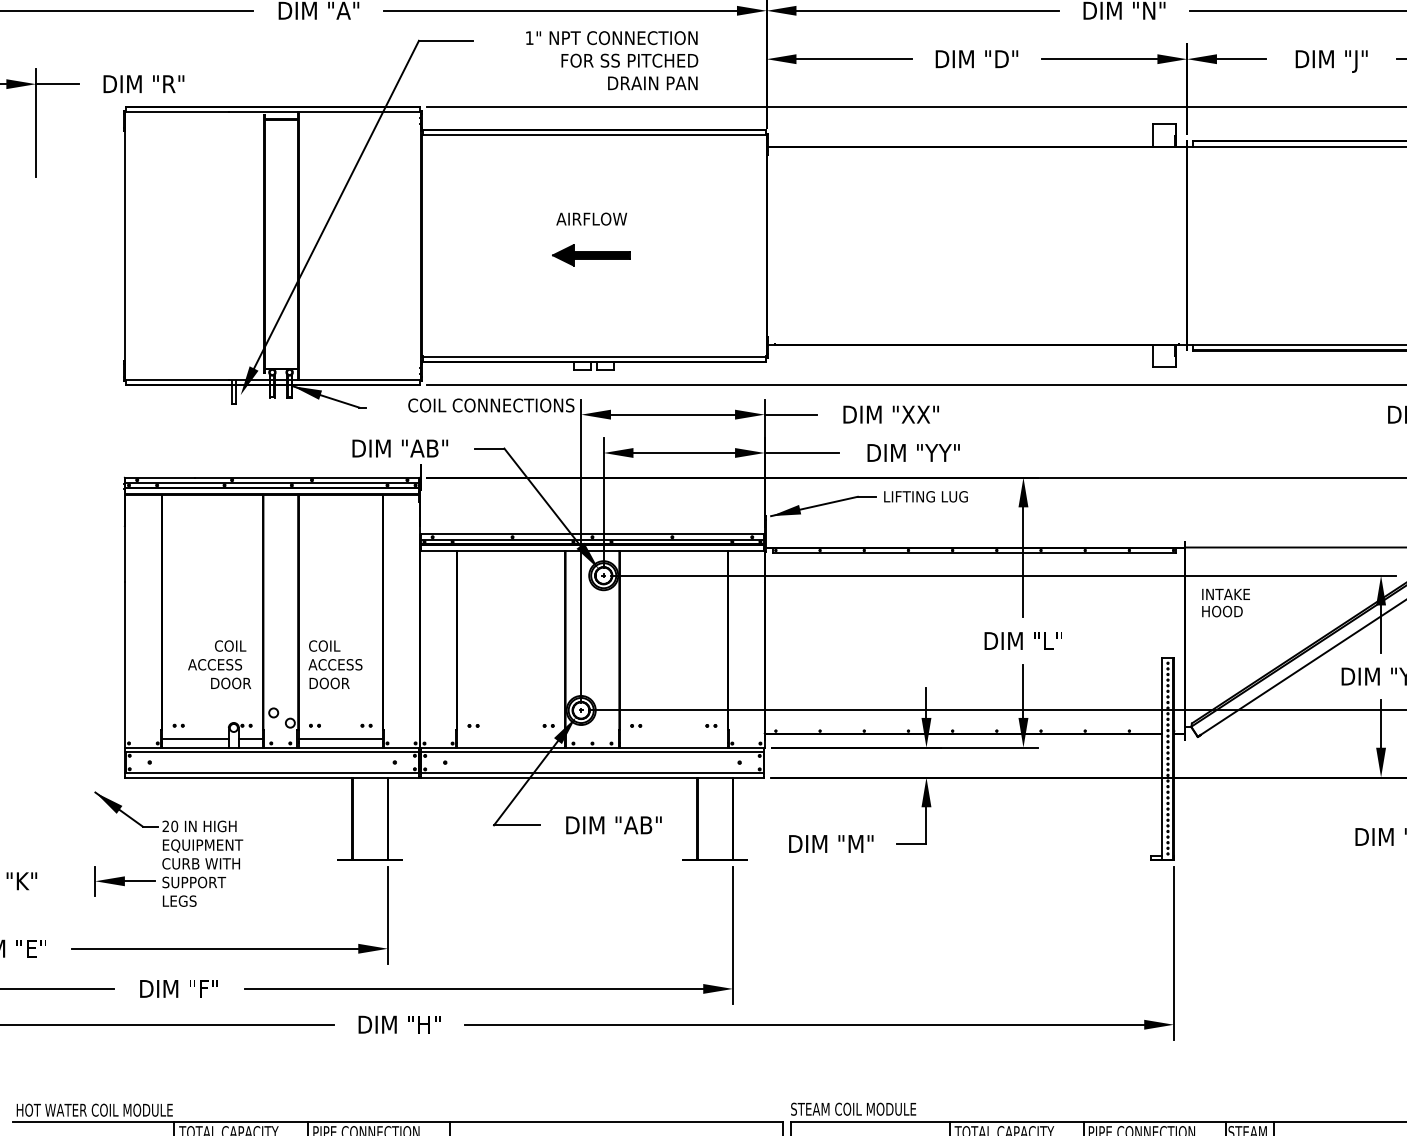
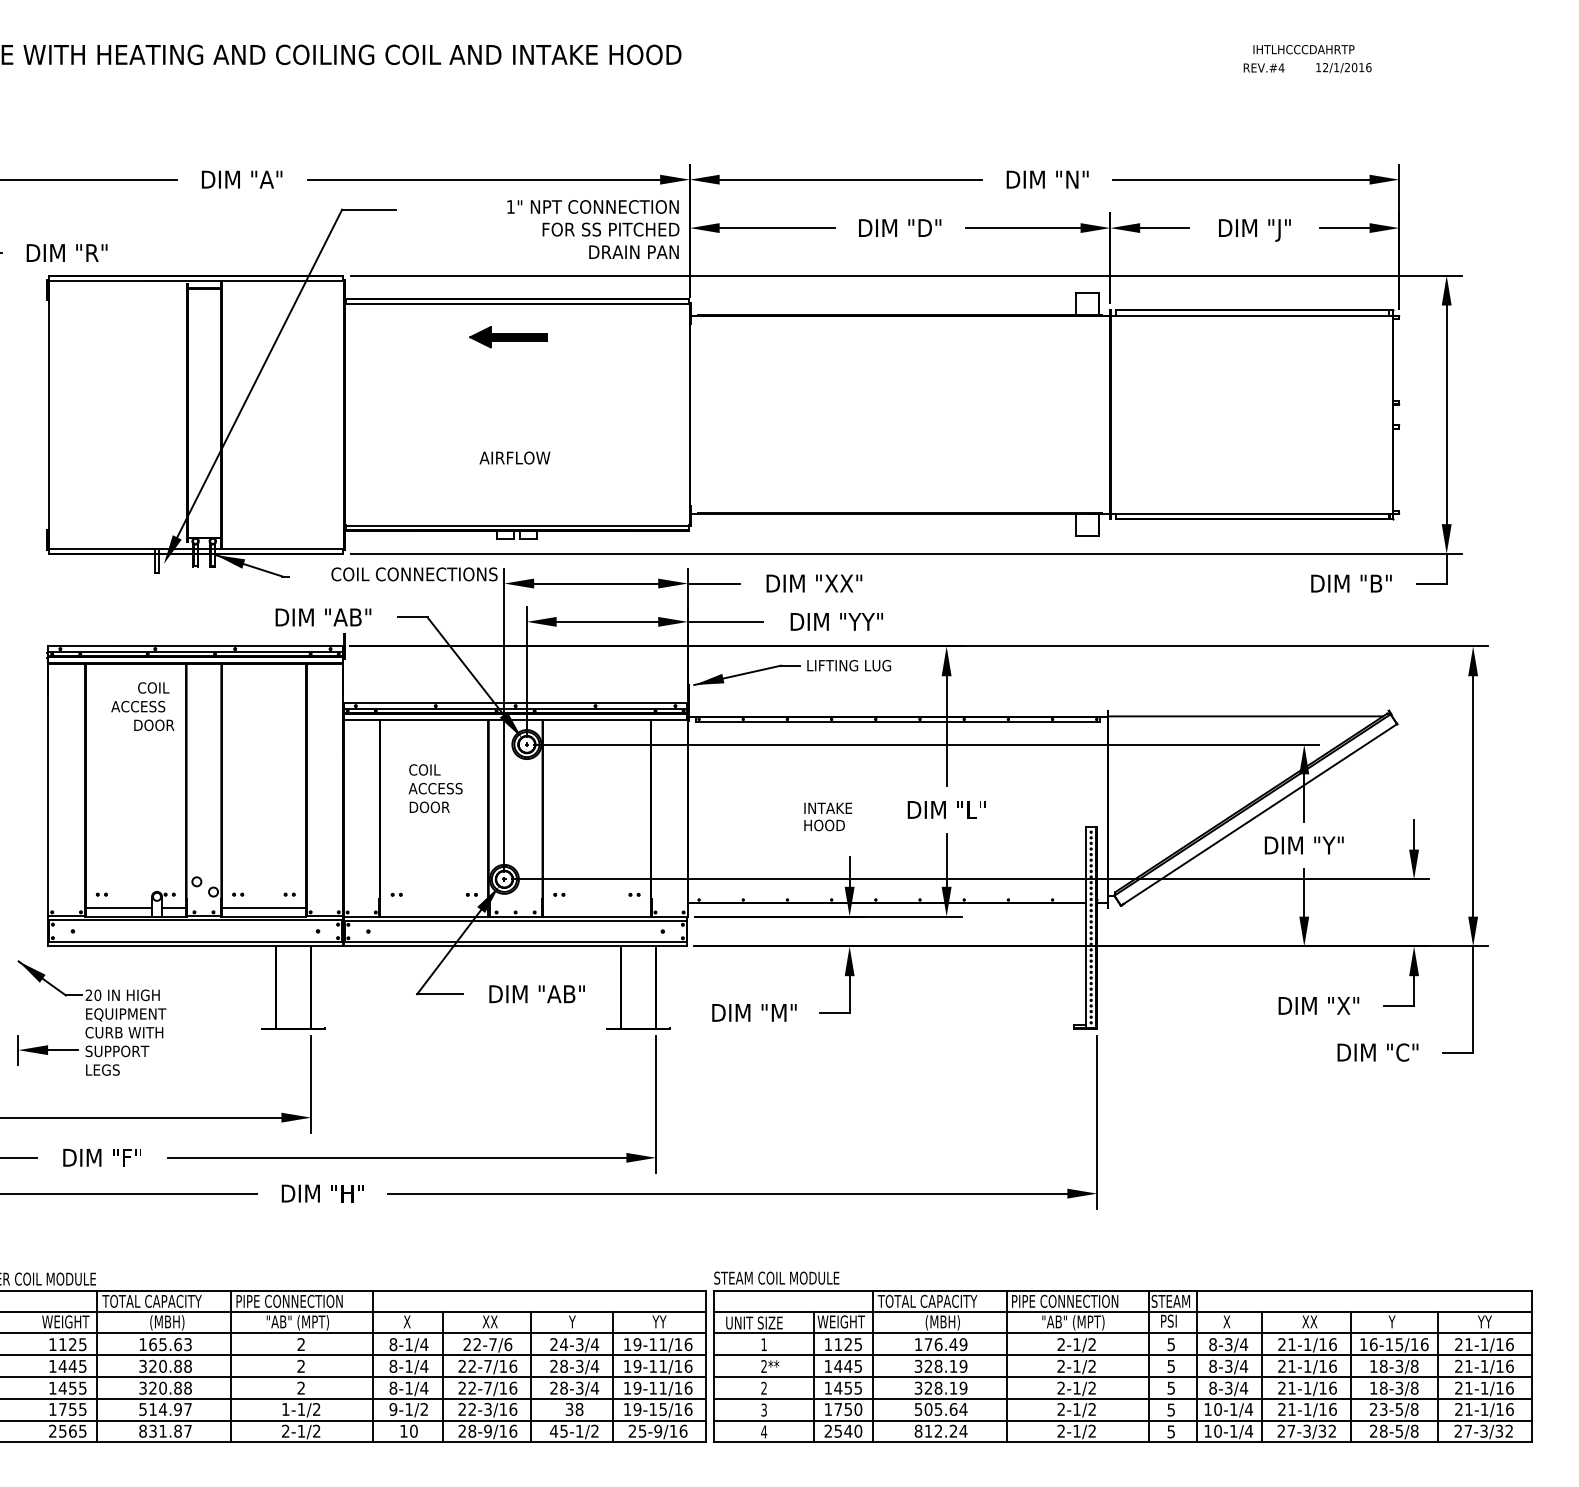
text: (612, 60) -> (593, 229), moved
text: (591, 218) -> (514, 457), moved
part: (591, 255) -> (508, 337), moved
text: (1226, 602) -> (828, 816), moved
text: (219, 664) -> (142, 706), moved
text: (335, 664) -> (435, 788), moved

